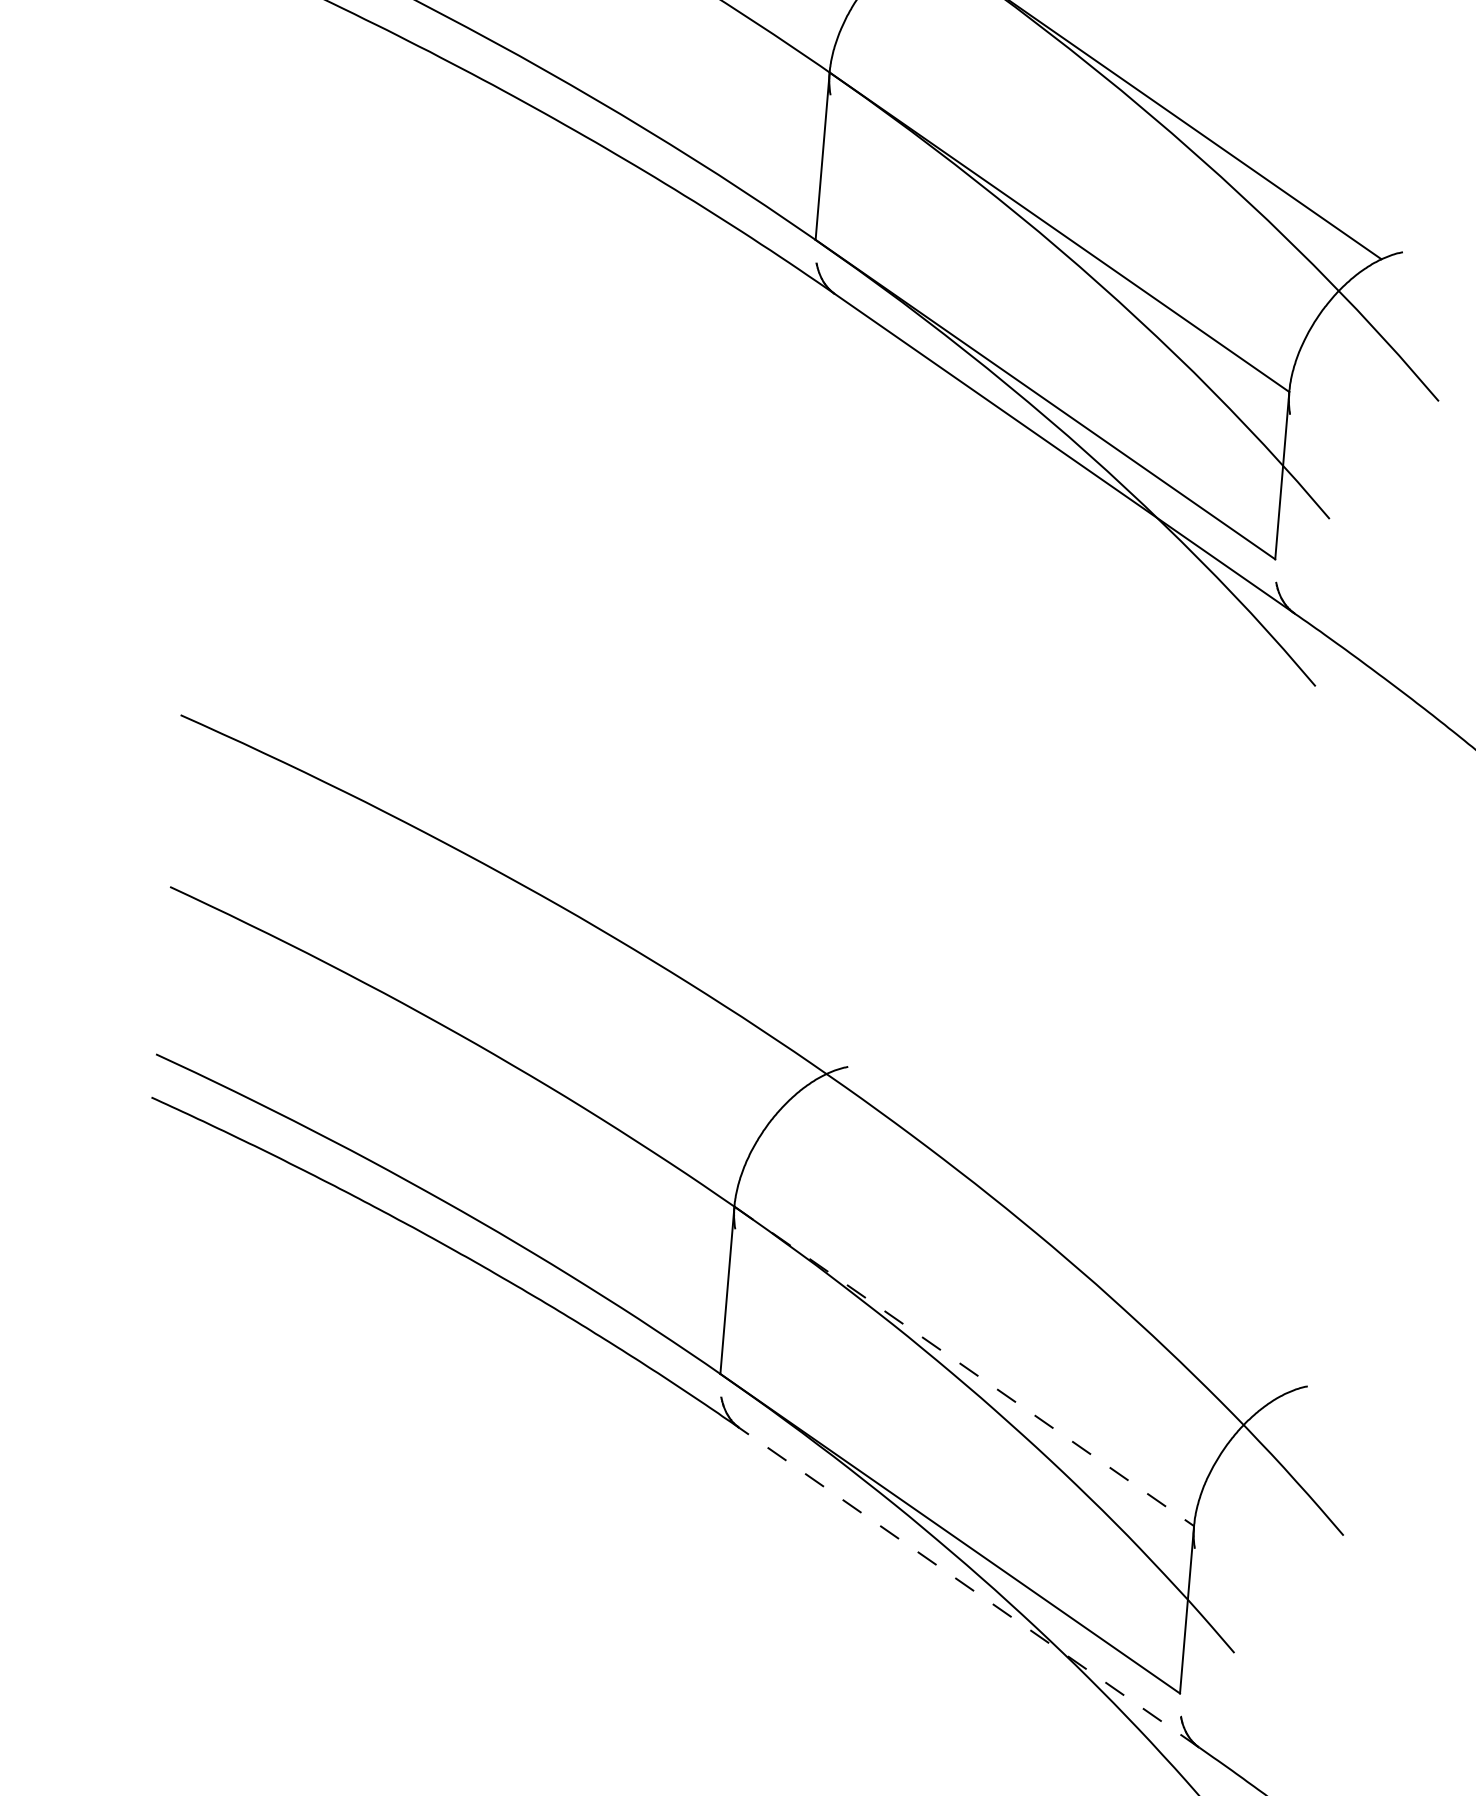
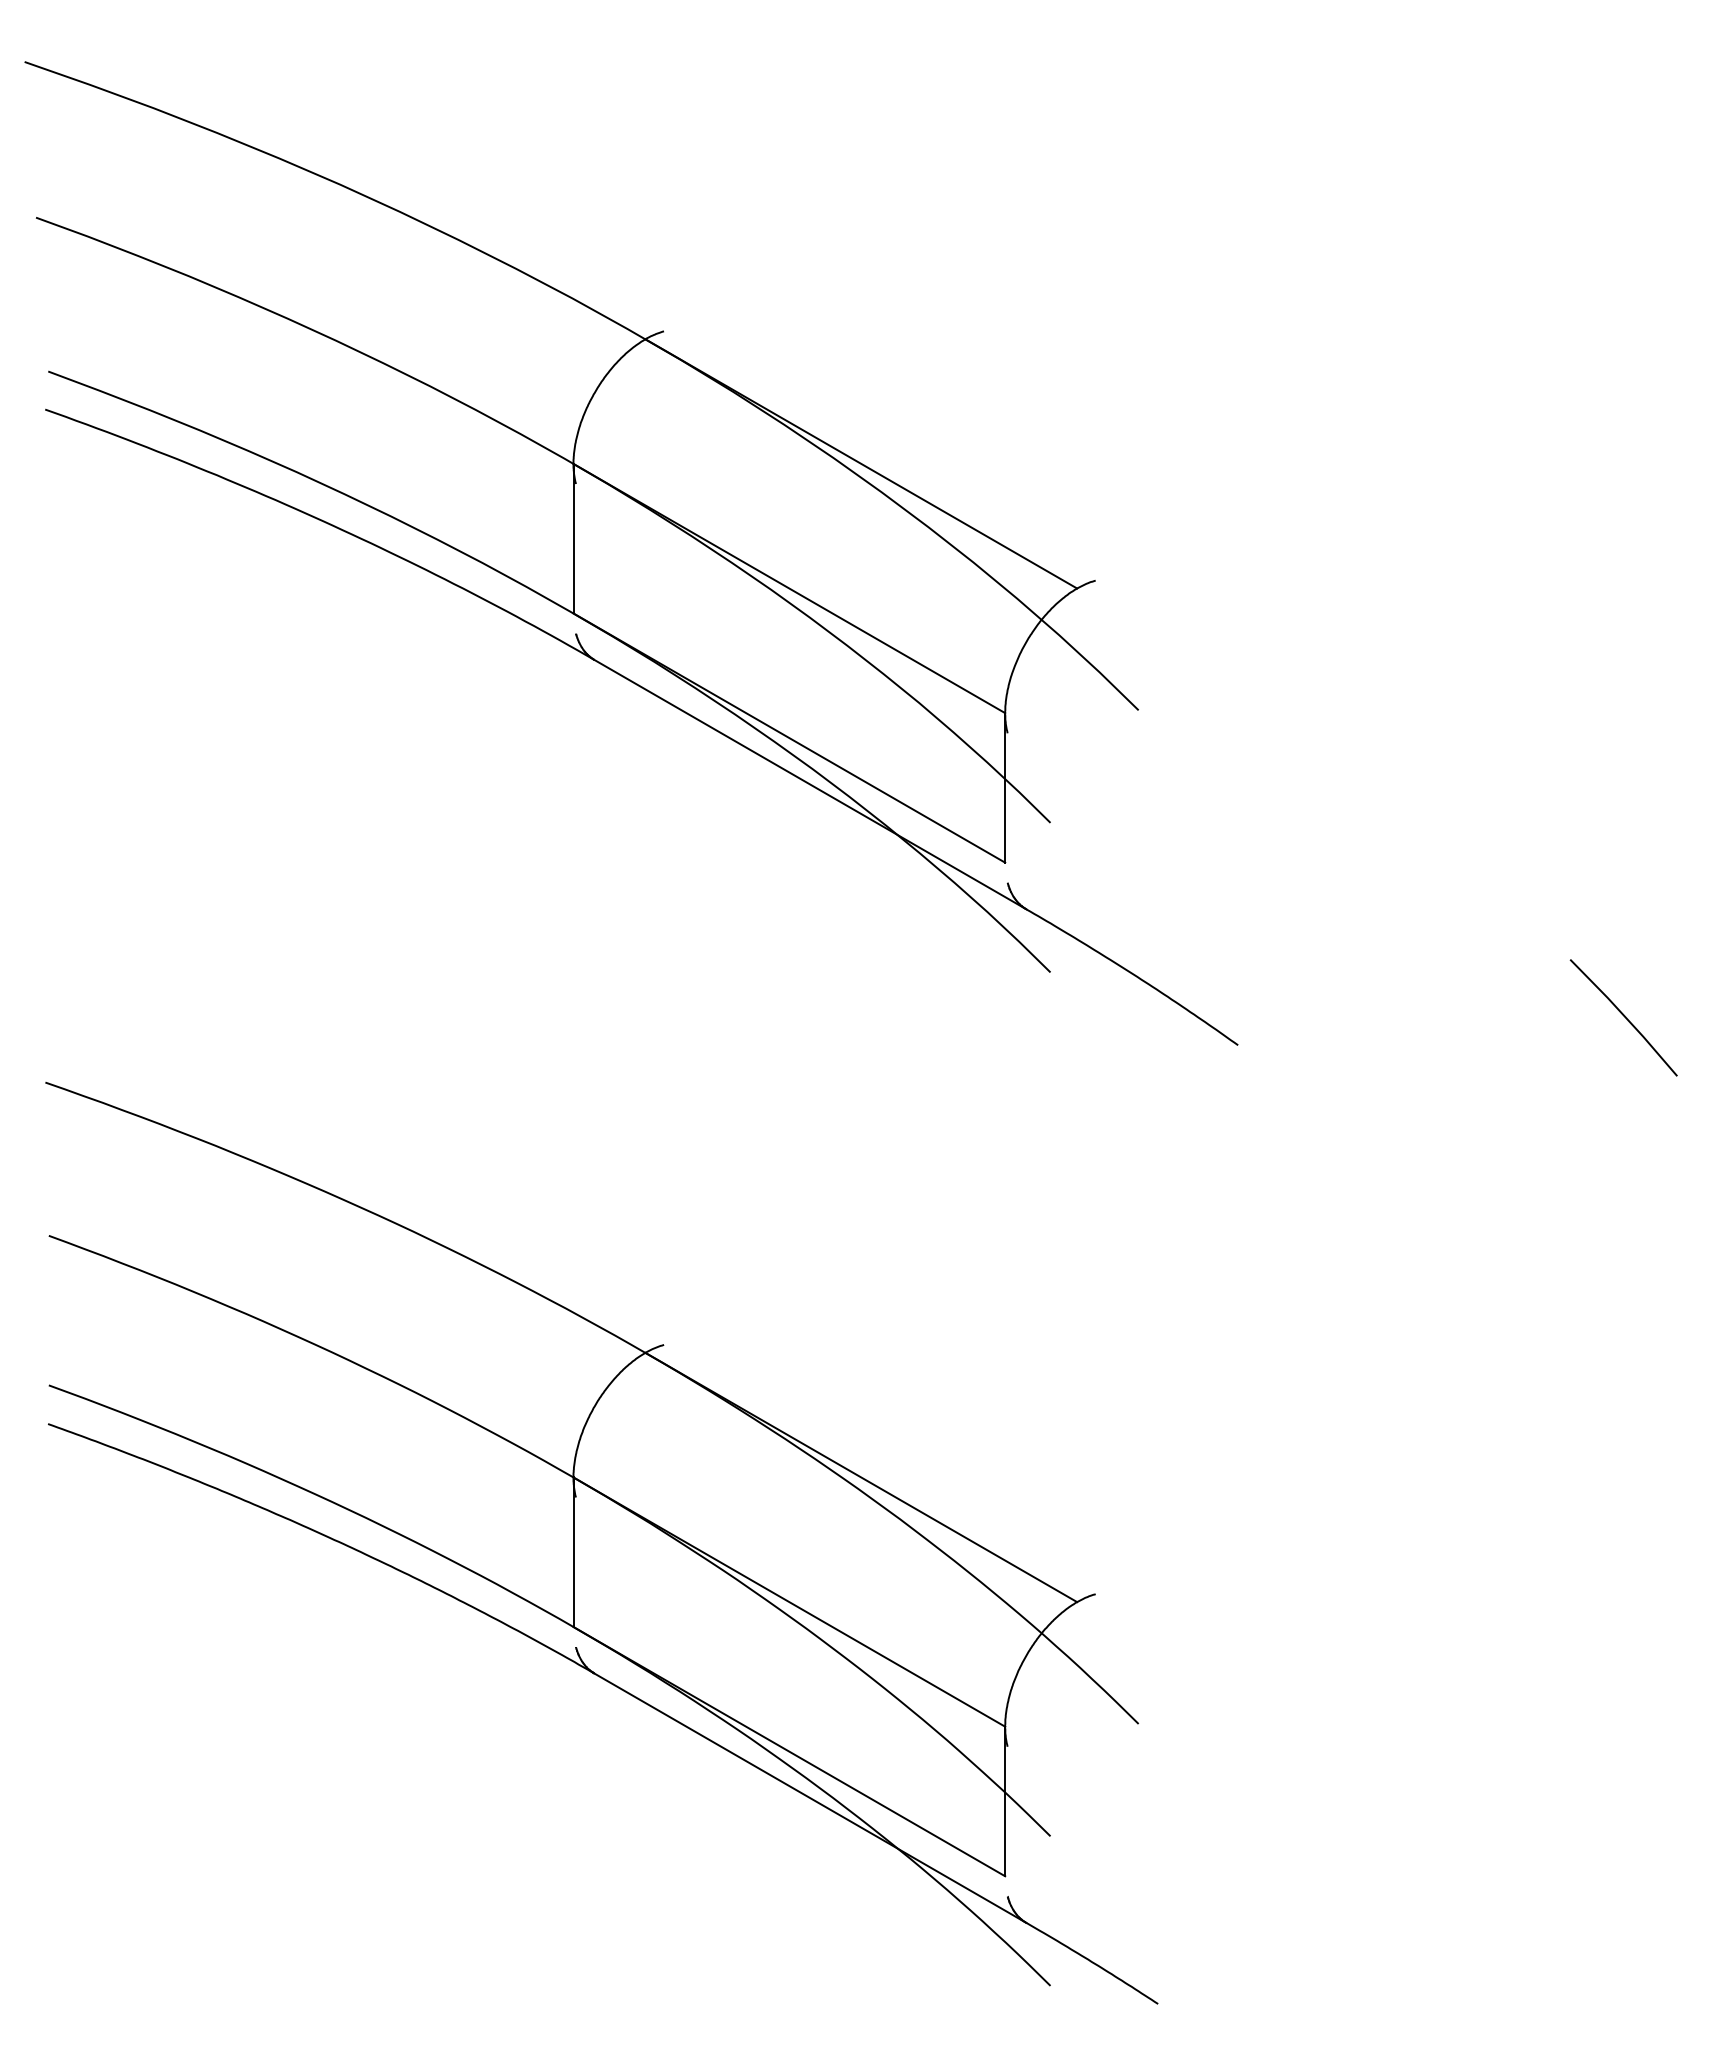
line: (1056, 1233) -> (861, 1477), added
line: (964, 1366) -> (789, 1602), dashed -> solid
line: (968, 1586) -> (809, 1797), dashed -> solid

